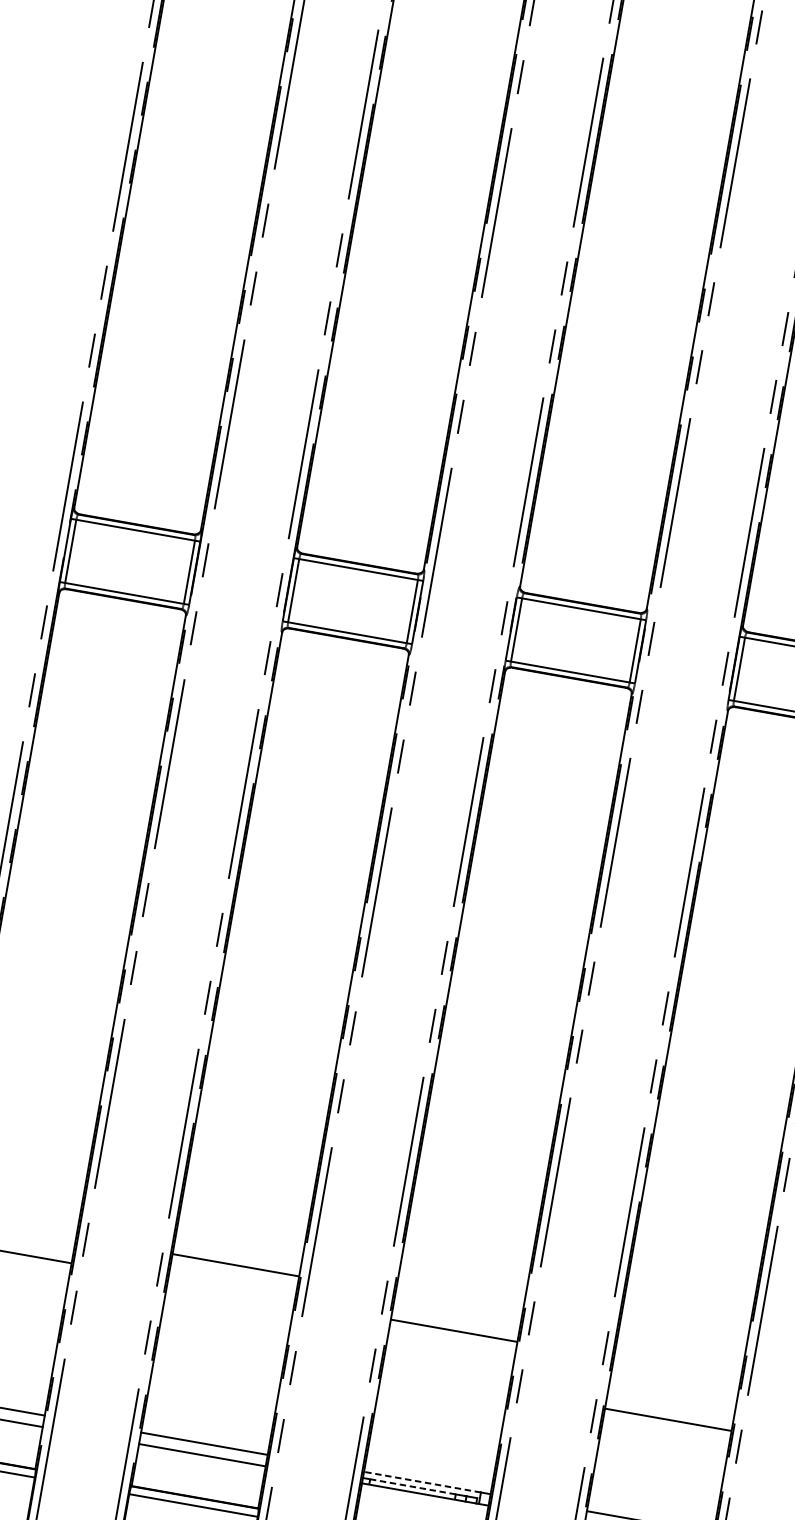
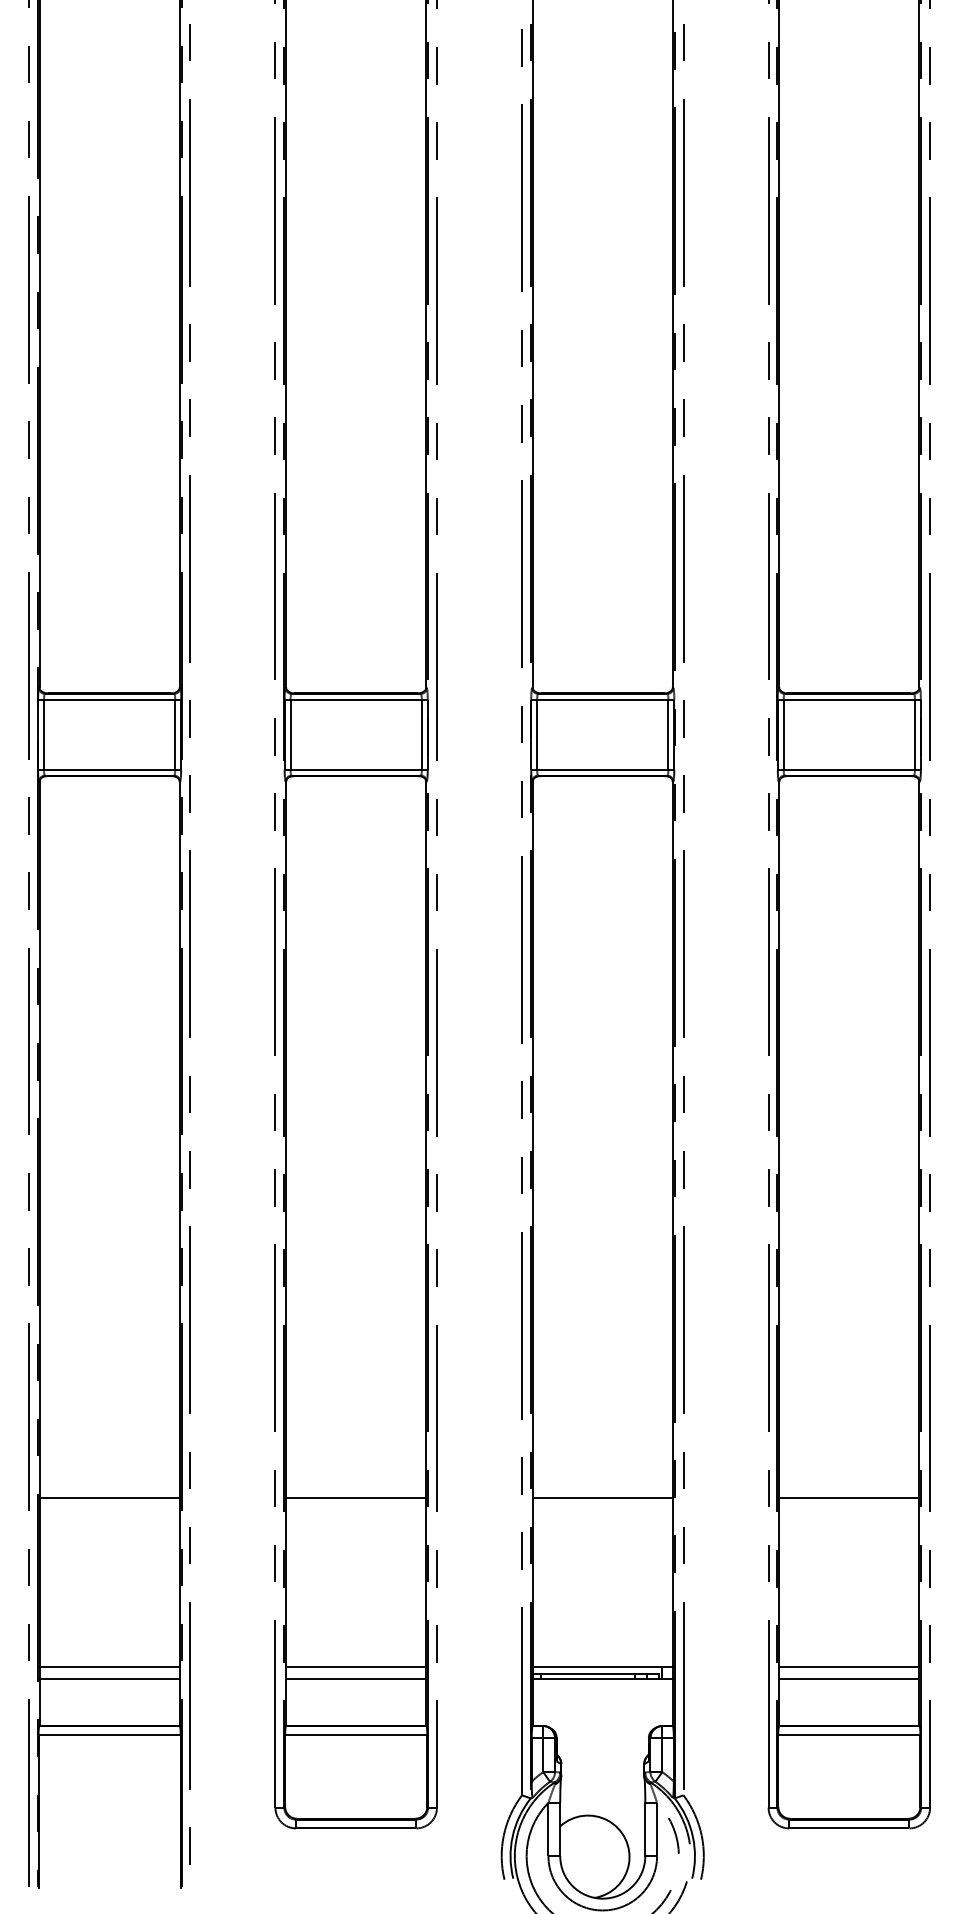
line: (236, 1265) -> (356, 1498), moved
line: (668, 1419) -> (849, 1498), moved
line: (422, 1481) -> (597, 1666), dashed -> solid
line: (412, 1486) -> (587, 1673), dashed -> solid

